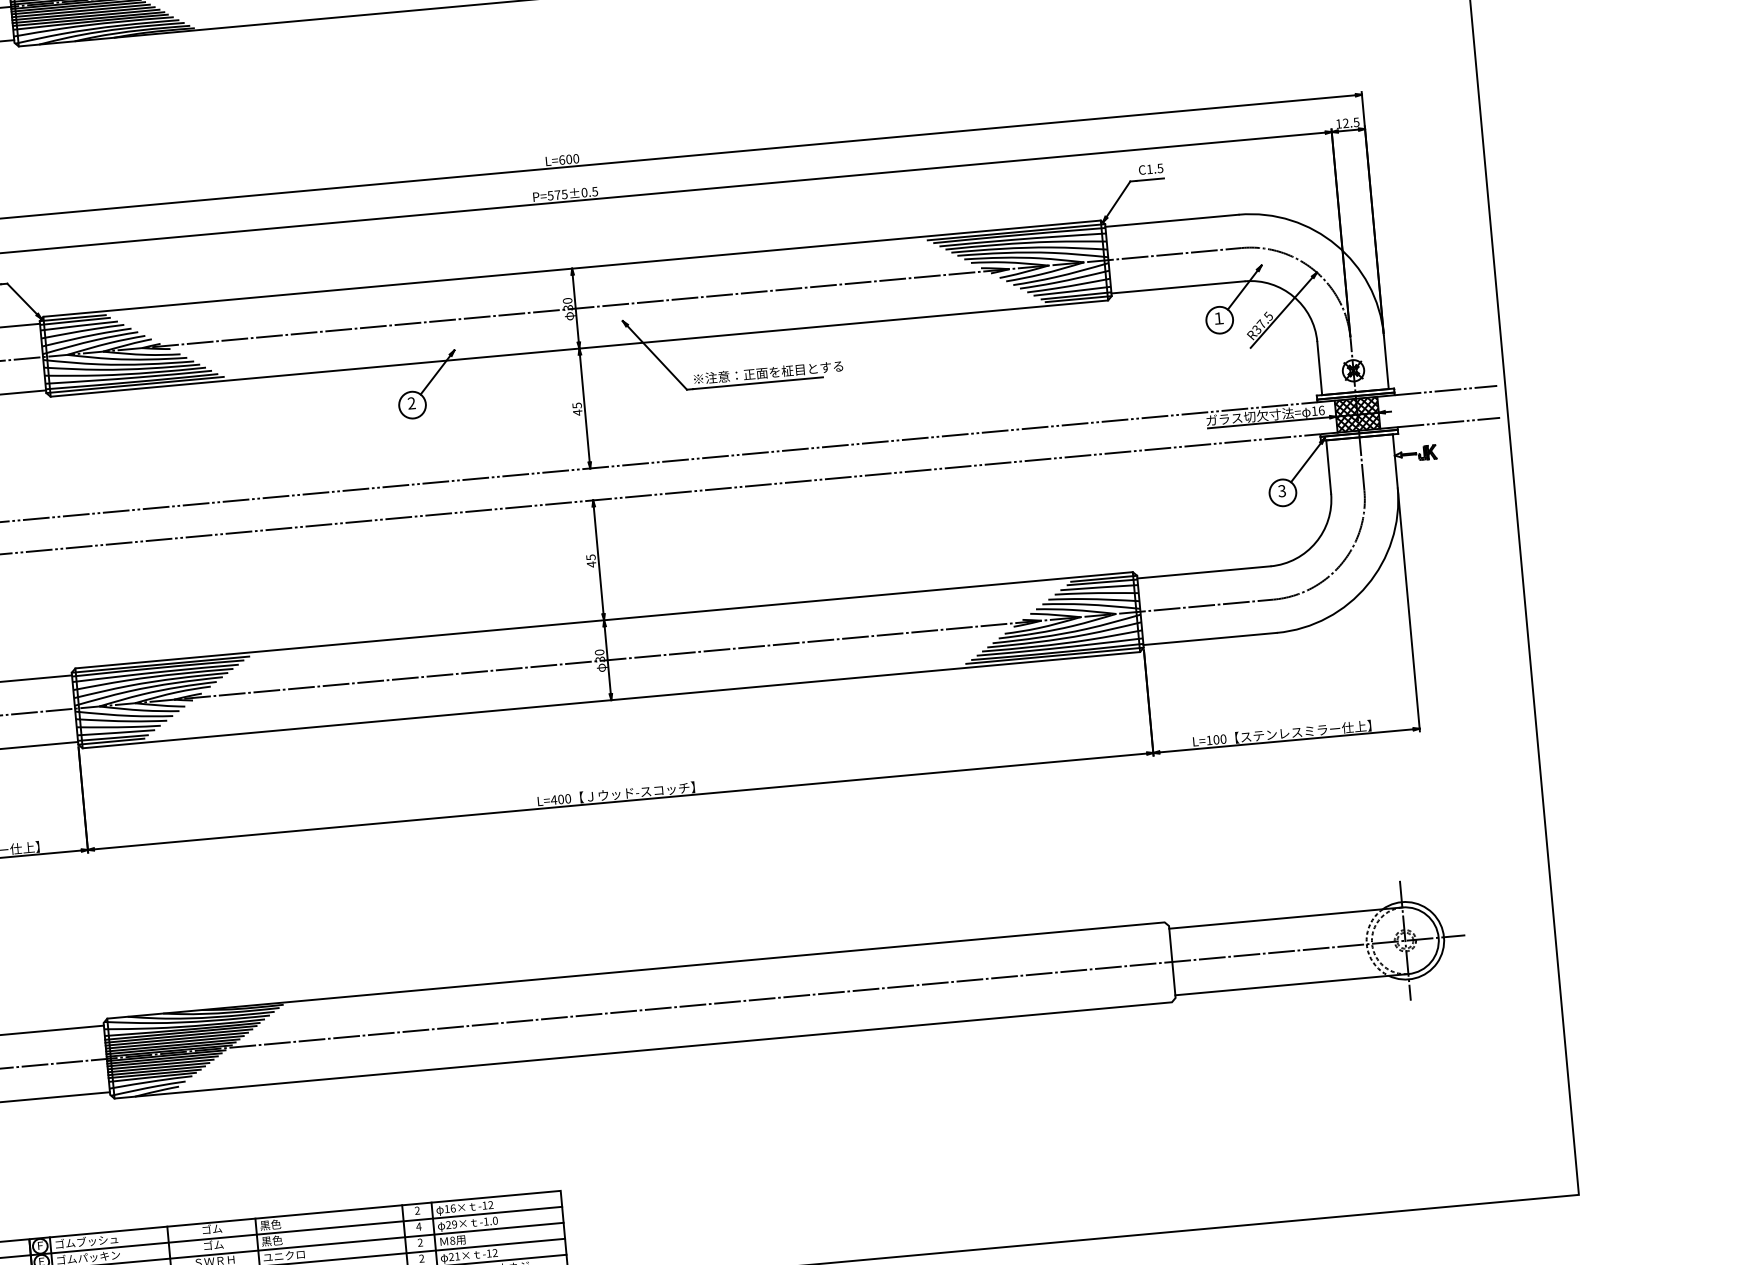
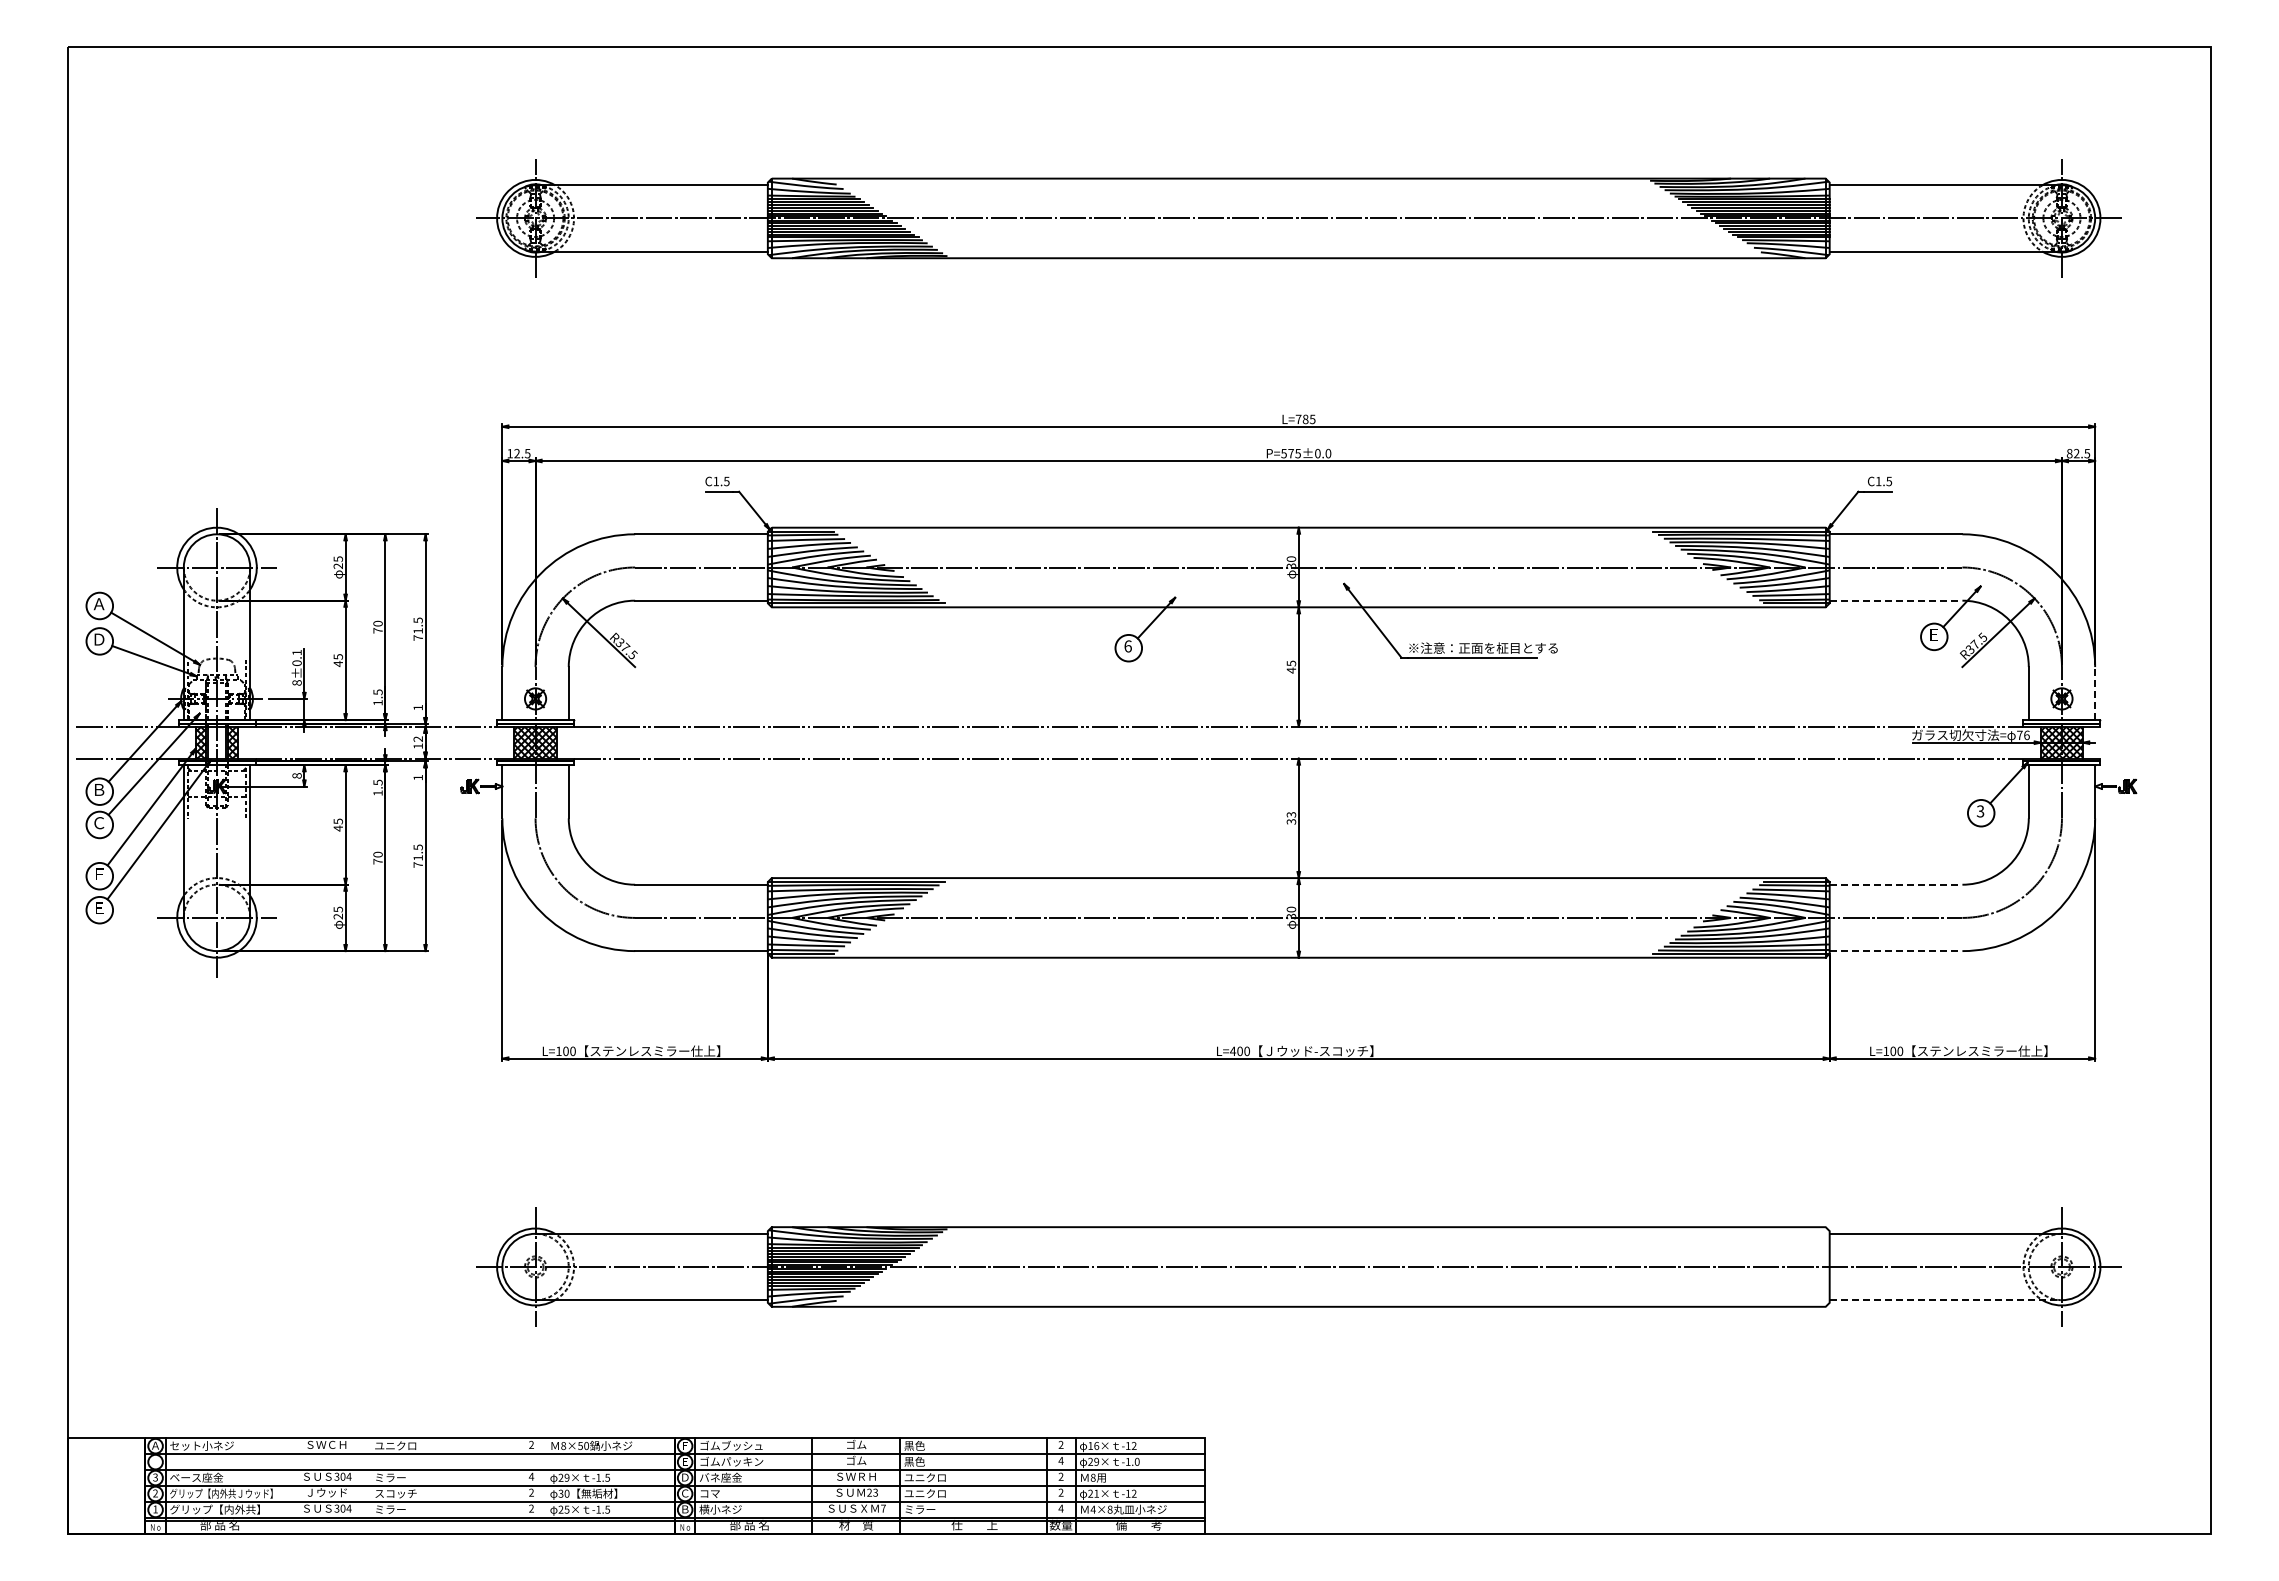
text: (1338, 123) -> (2069, 453), 12.5 -> 82.5
text: (568, 159) -> (1305, 419), L=600 -> L=785
text: (595, 191) -> (1328, 453), P=575±0.5 -> P=575±0.0
line: (1178, 287) -> (1896, 600), solid -> dashed
text: (1218, 318) -> (1933, 635), １ -> Ｅ
line: (1386, 362) -> (2095, 693), solid -> dashed
line: (1445, 390) -> (2151, 726), removed
text: (411, 403) -> (1127, 646), 2 -> 6
text: (1314, 410) -> (2019, 734), 16 -> 76
line: (1448, 422) -> (2151, 758), removed
text: (591, 561) -> (1291, 818), 45 -> 33
line: (1204, 572) -> (1896, 884), solid -> dashed
line: (1210, 639) -> (1896, 951), solid -> dashed
line: (1292, 984) -> (1946, 1300), solid -> dashed

